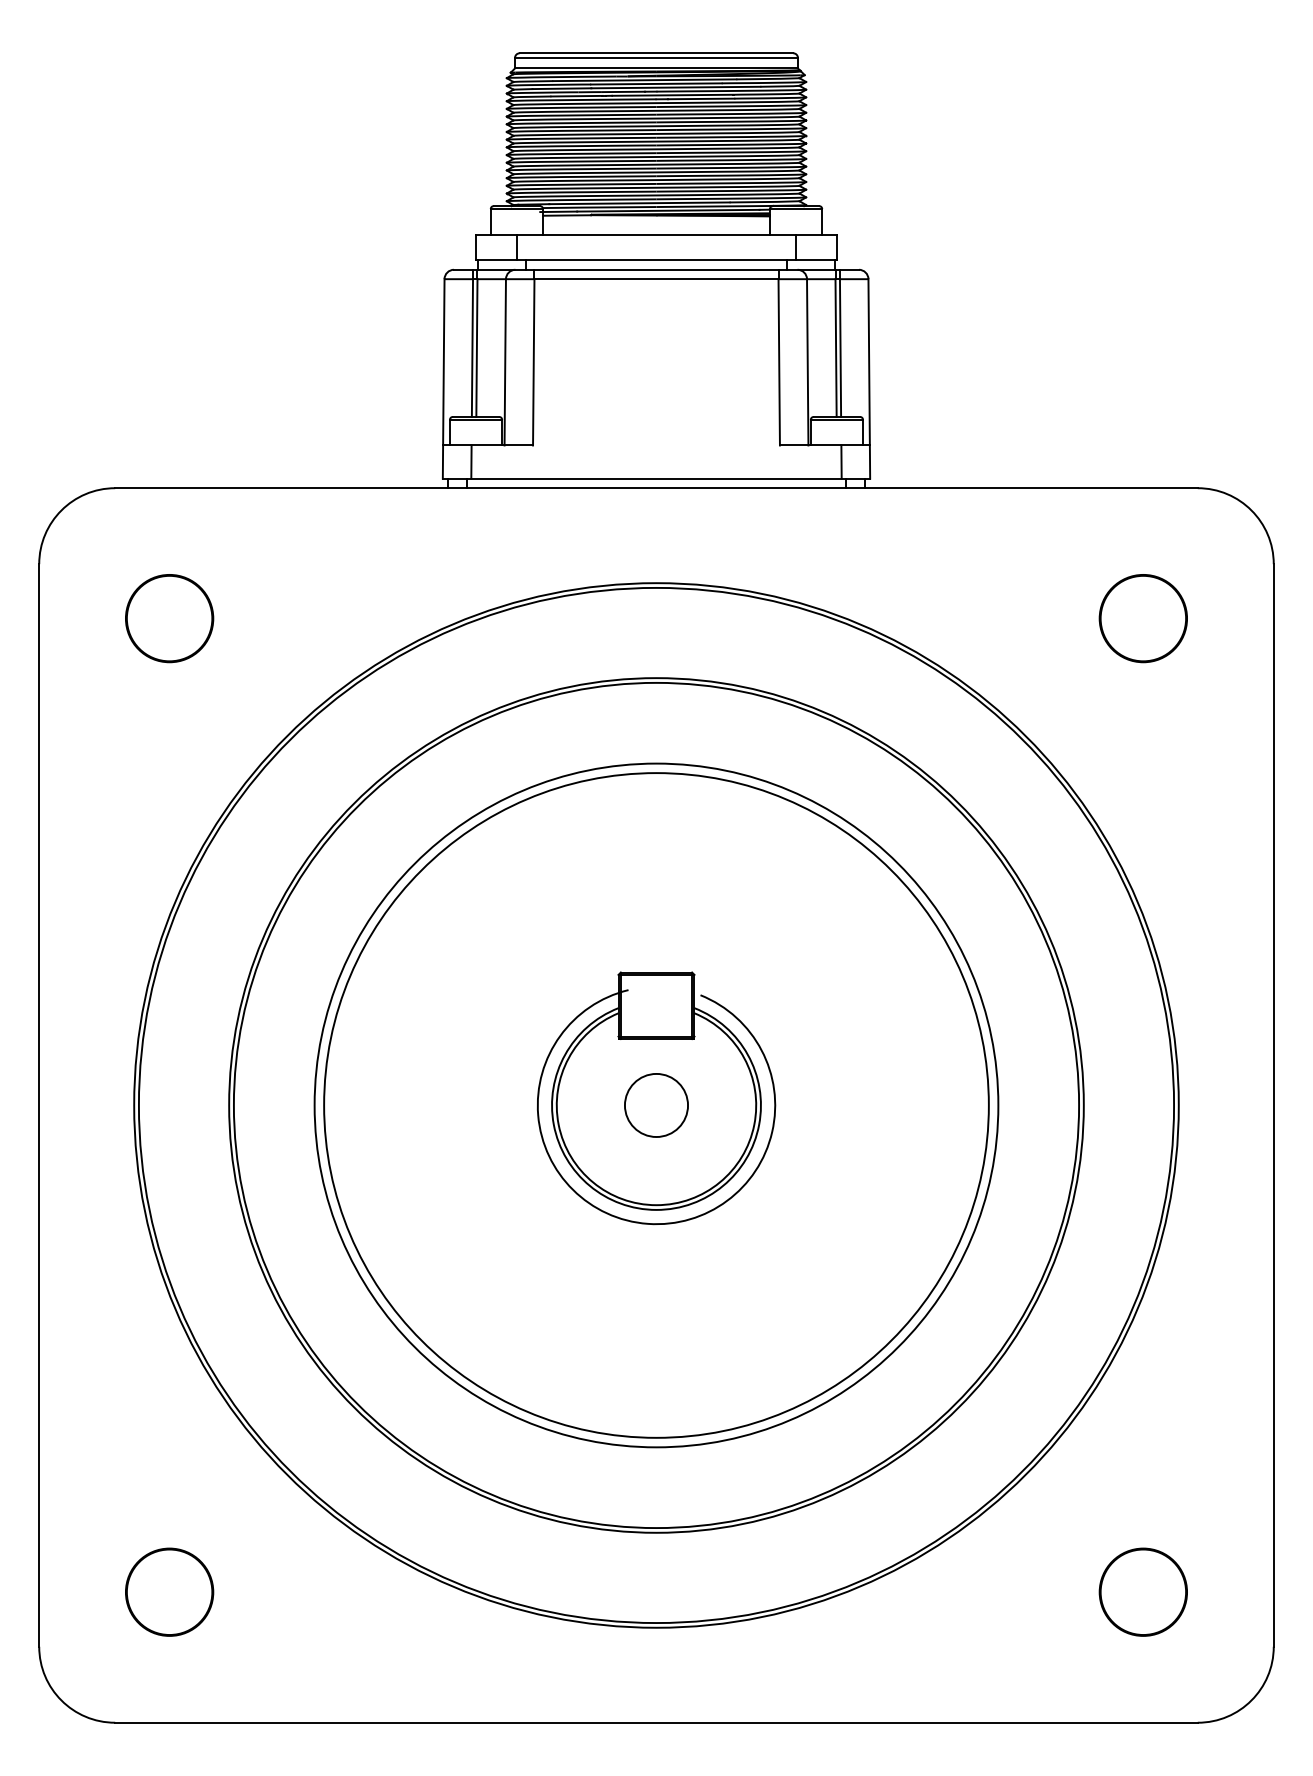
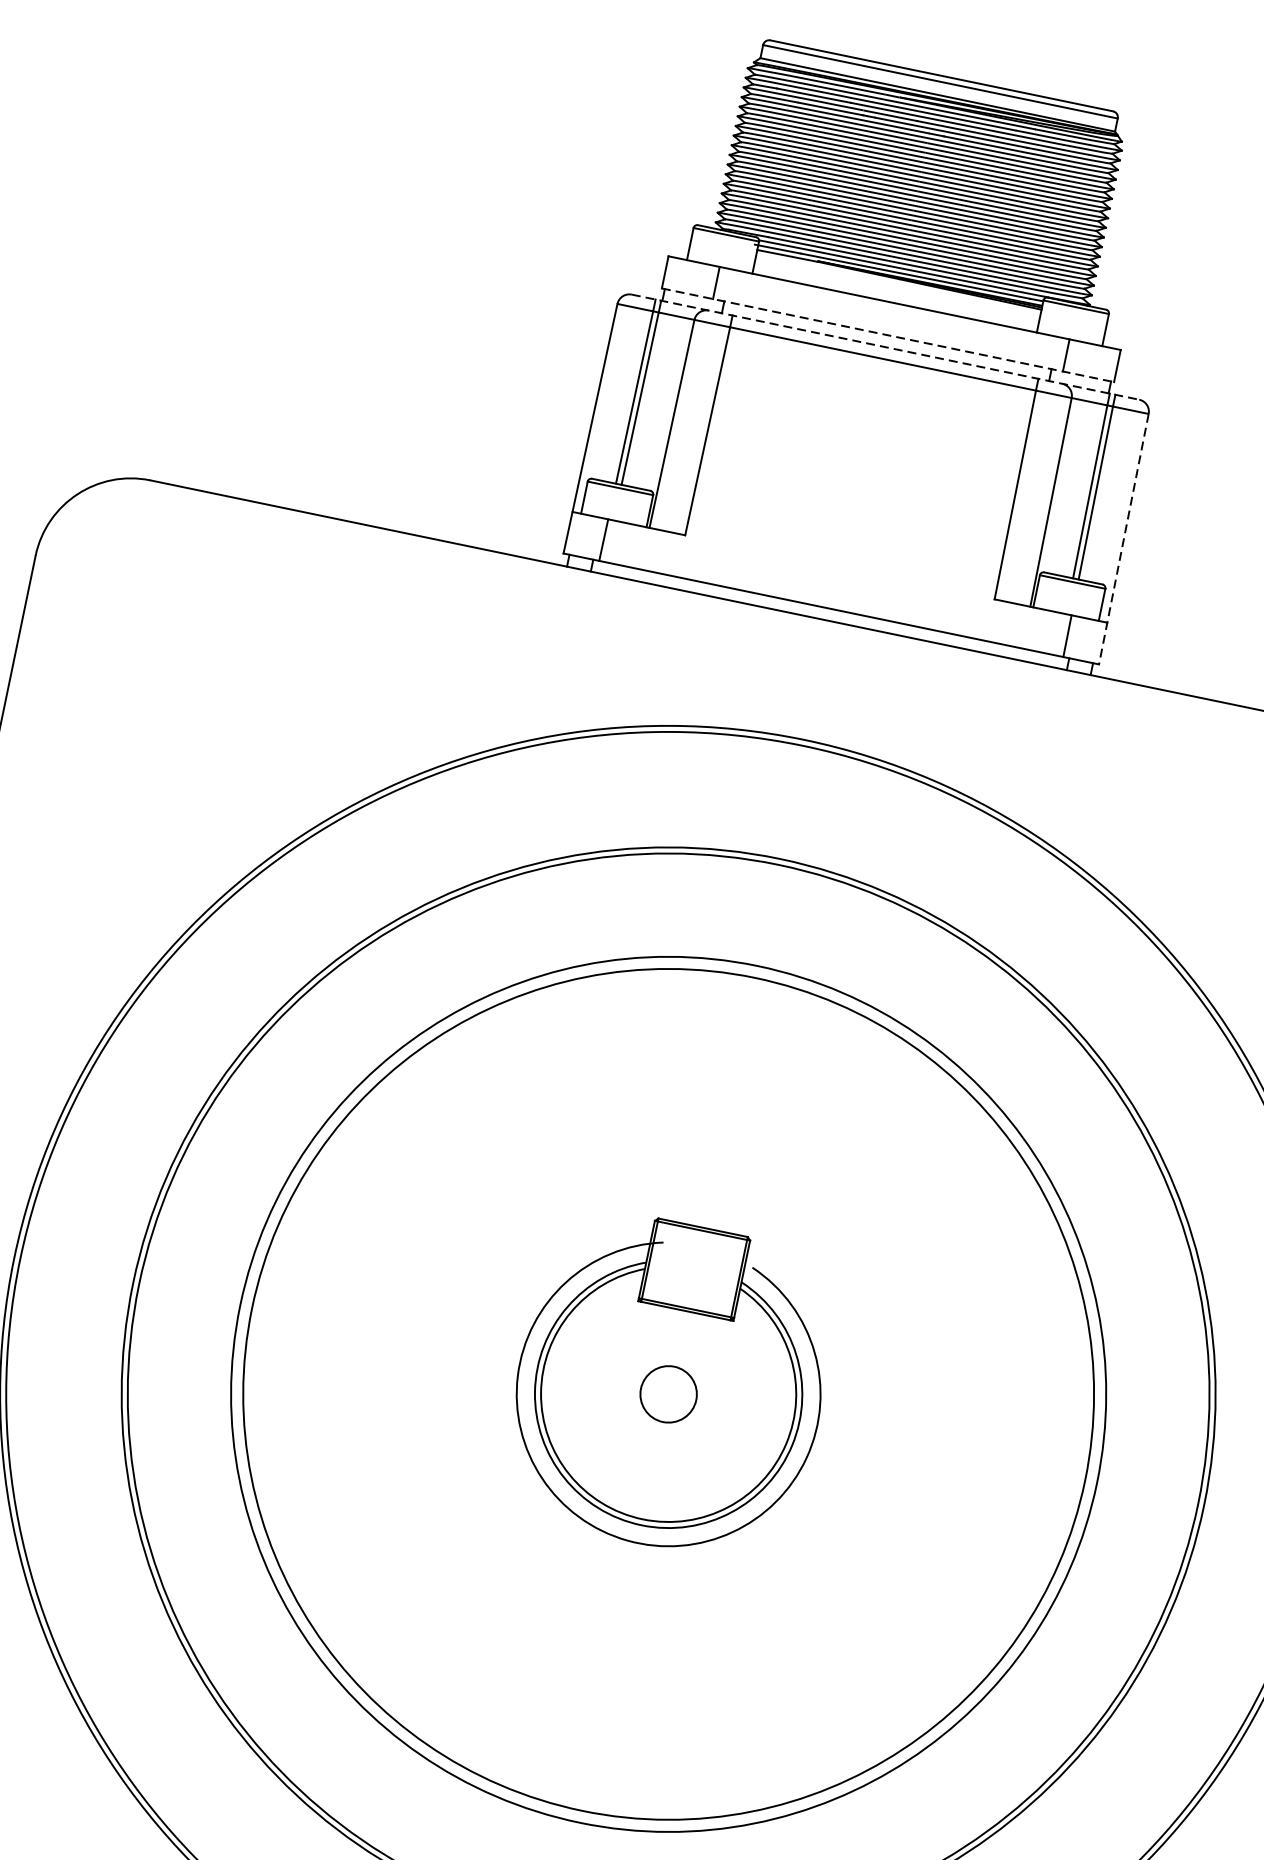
line: (657, 260) -> (889, 335), solid -> dashed
line: (657, 269) -> (886, 347), solid -> dashed
line: (869, 378) -> (1124, 538), solid -> dashed
part: (169, 618) -> (184, 657), removed
circle: (656, 1105) -> (668, 1394), size x0.7

